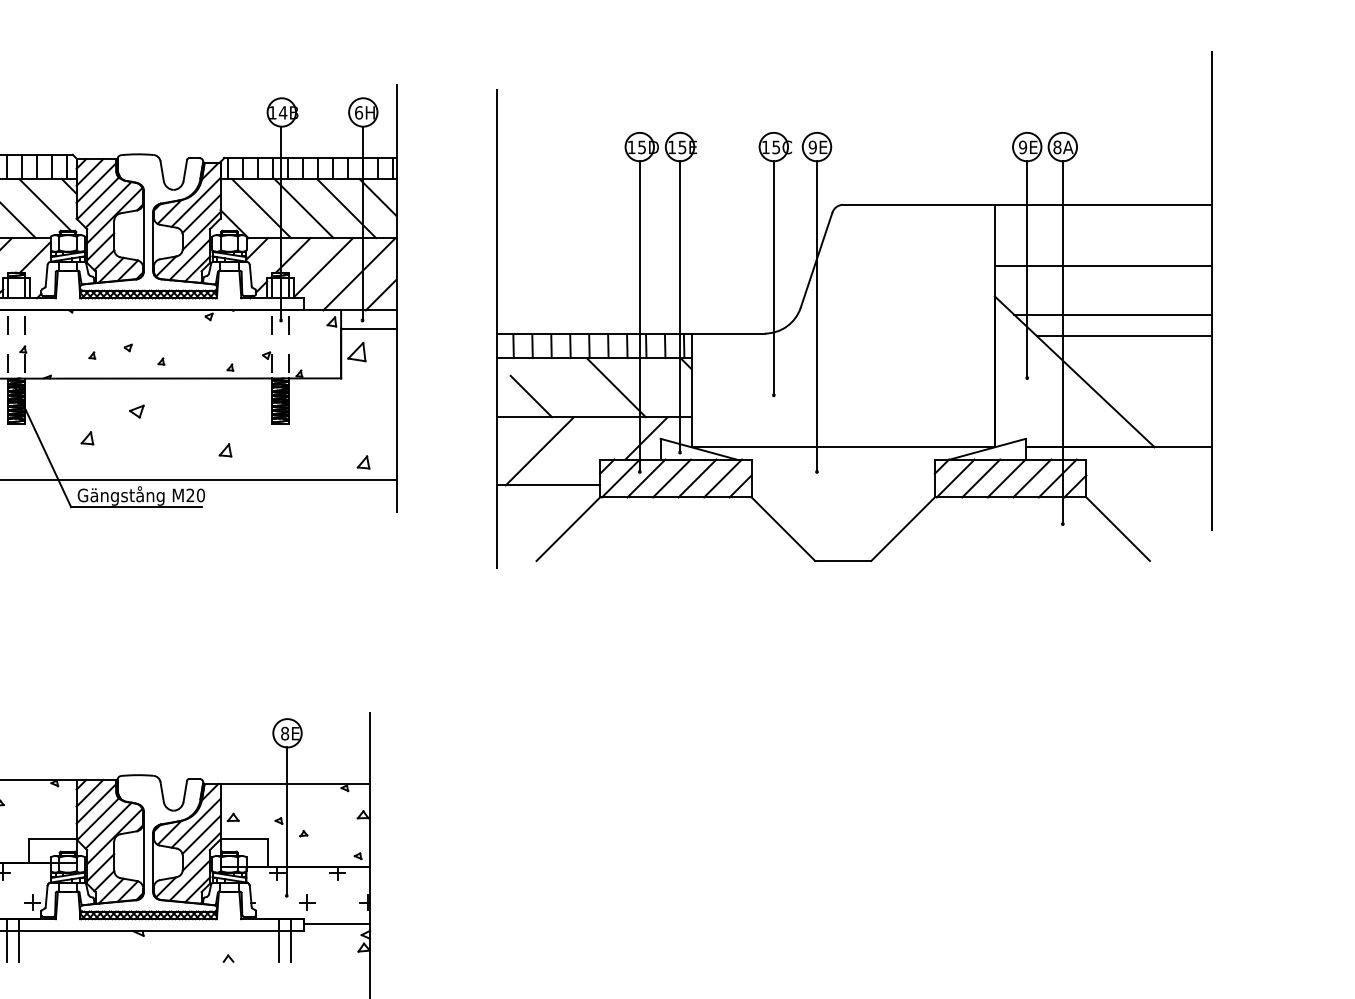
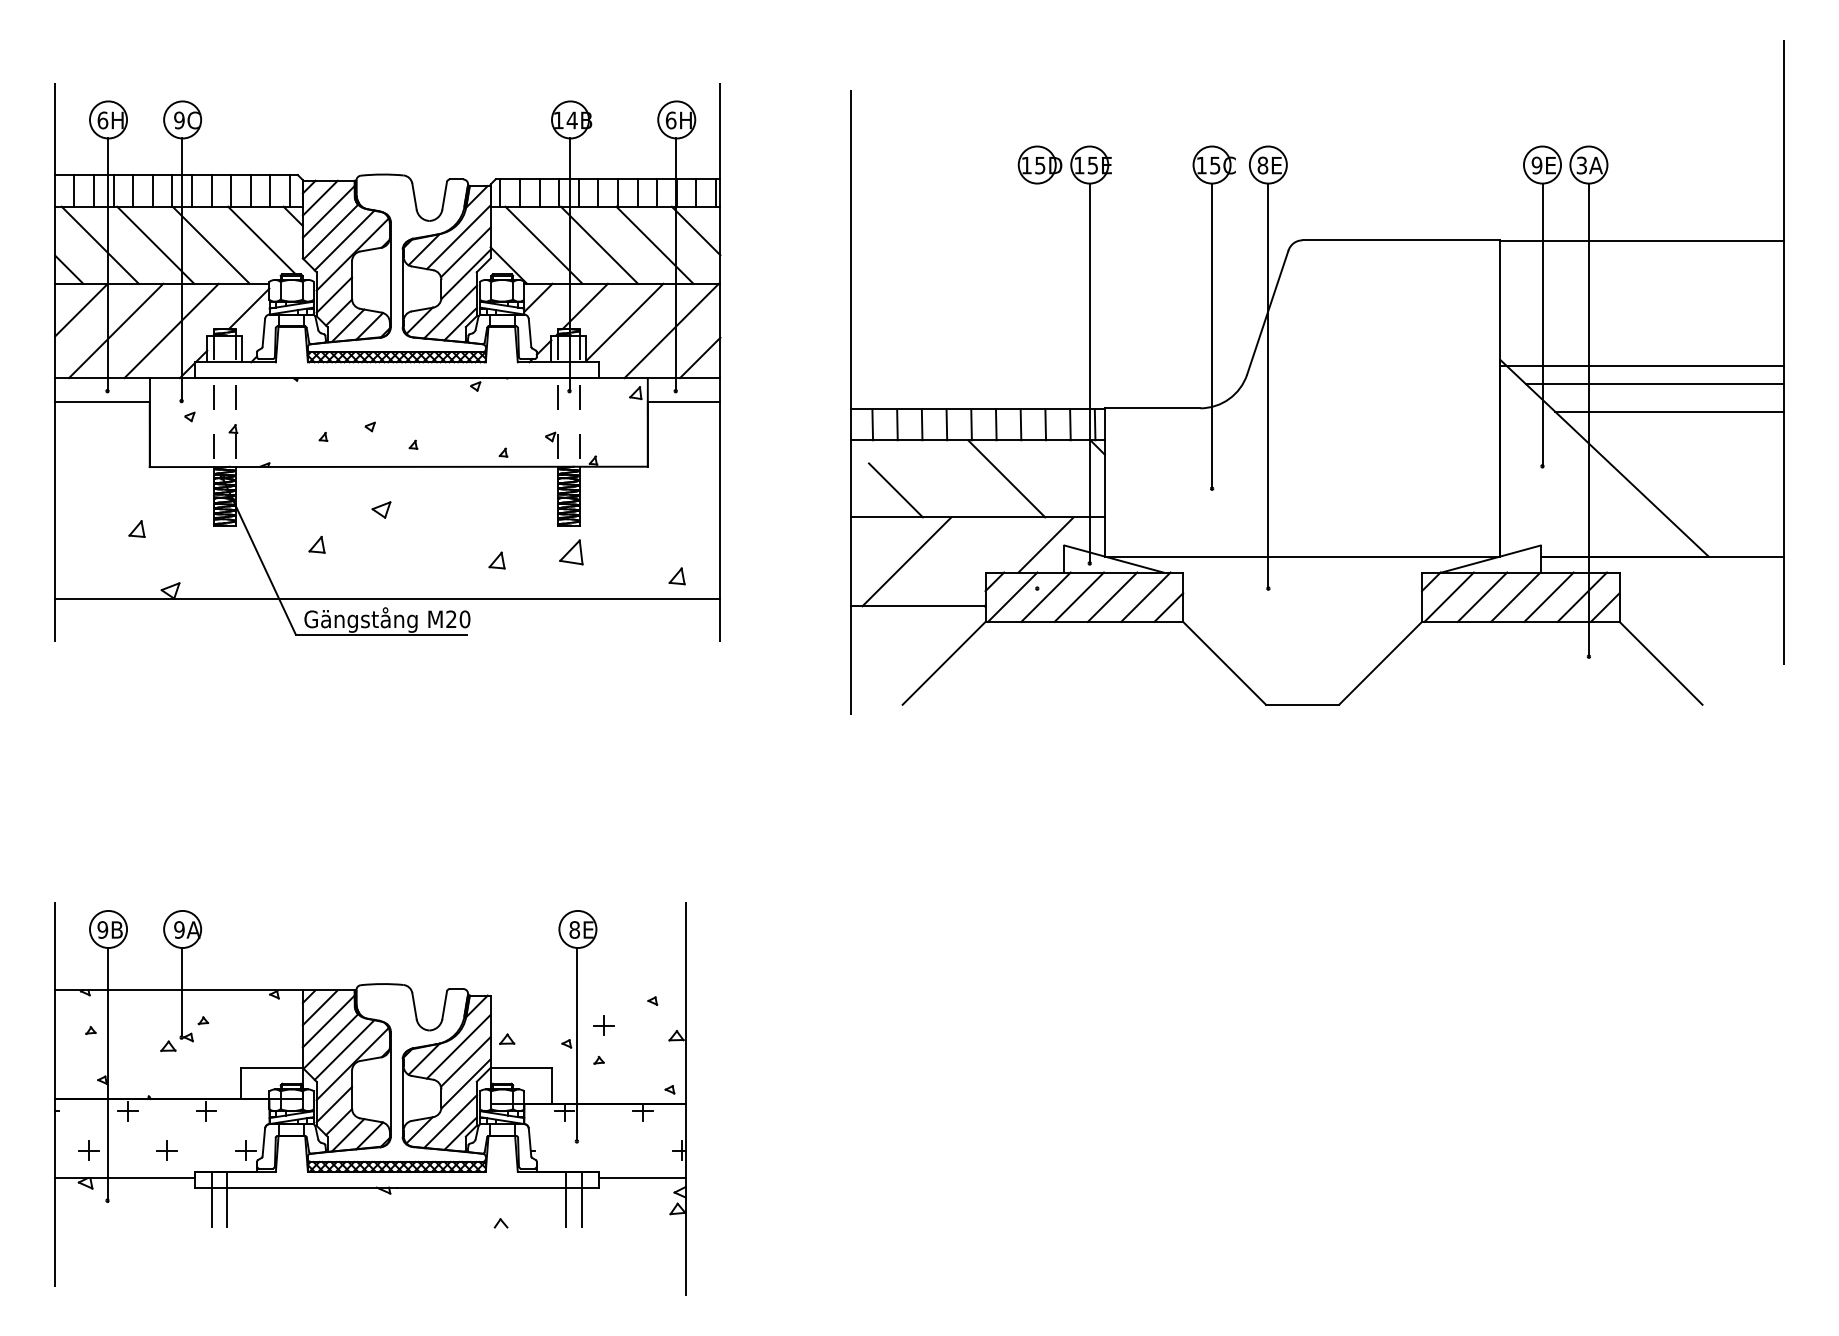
text: (812, 147) -> (1262, 165), 9E -> 8E
text: (1057, 147) -> (1581, 165), 8A -> 3A
line: (1103, 265) -> (1641, 365), moved
line: (639, 316) -> (1037, 385), removed
part: (356, 352) -> (571, 552), moved
line: (294, 783) -> (587, 995), removed
part: (307, 902) -> (603, 1025), moved

